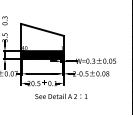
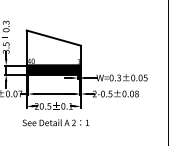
text: (60, 96) -> (55, 122), moved

